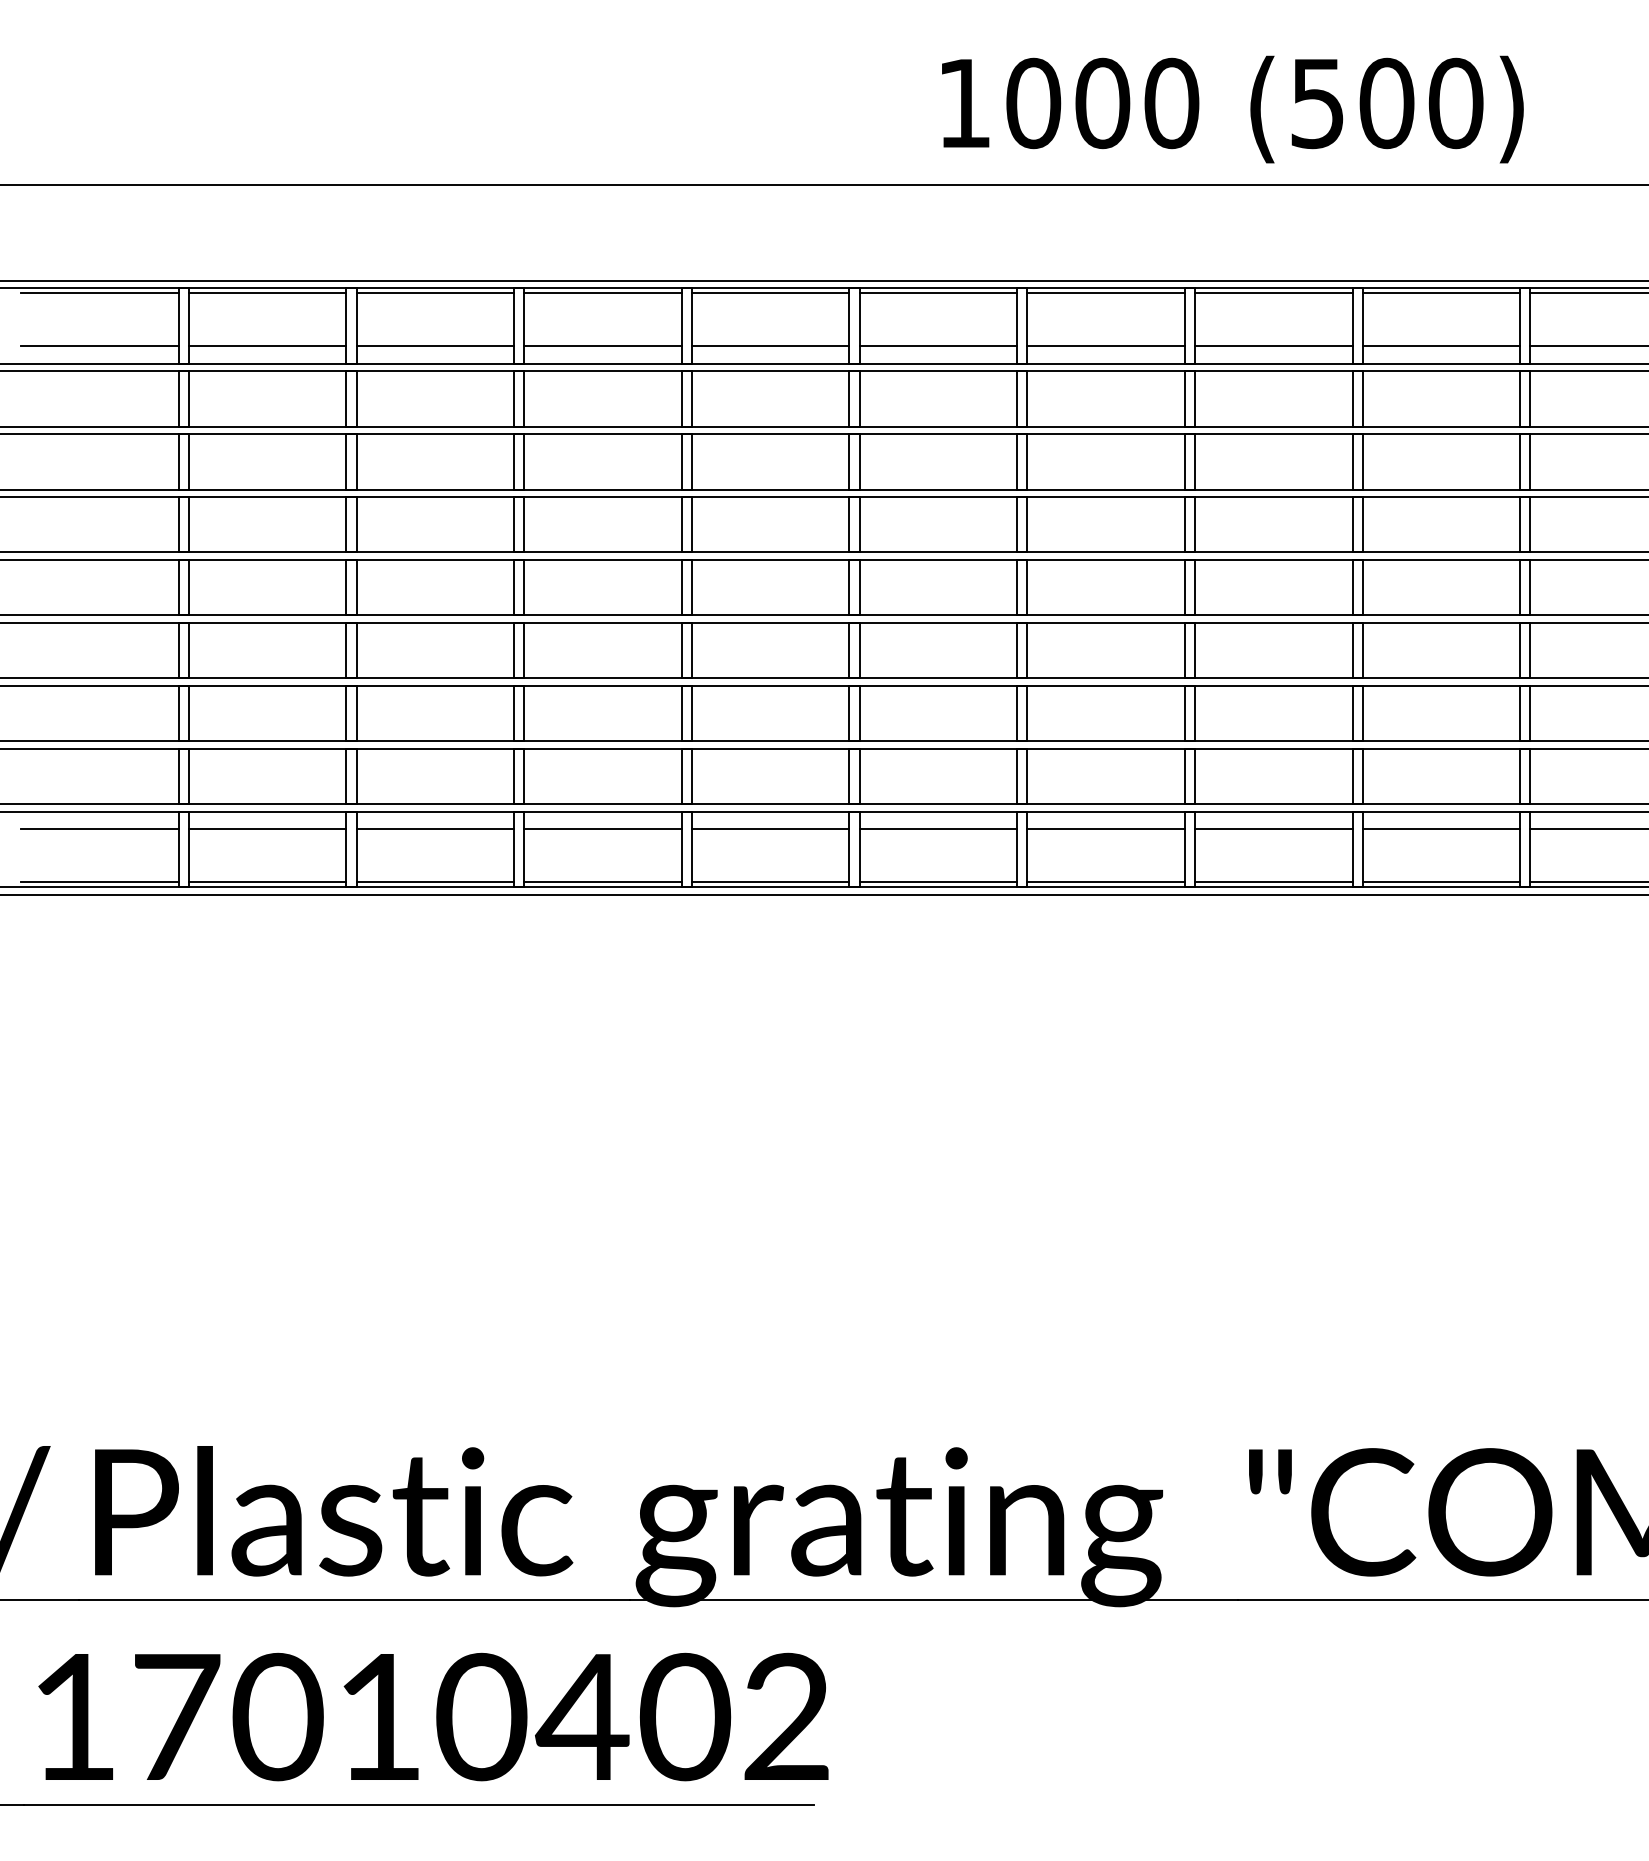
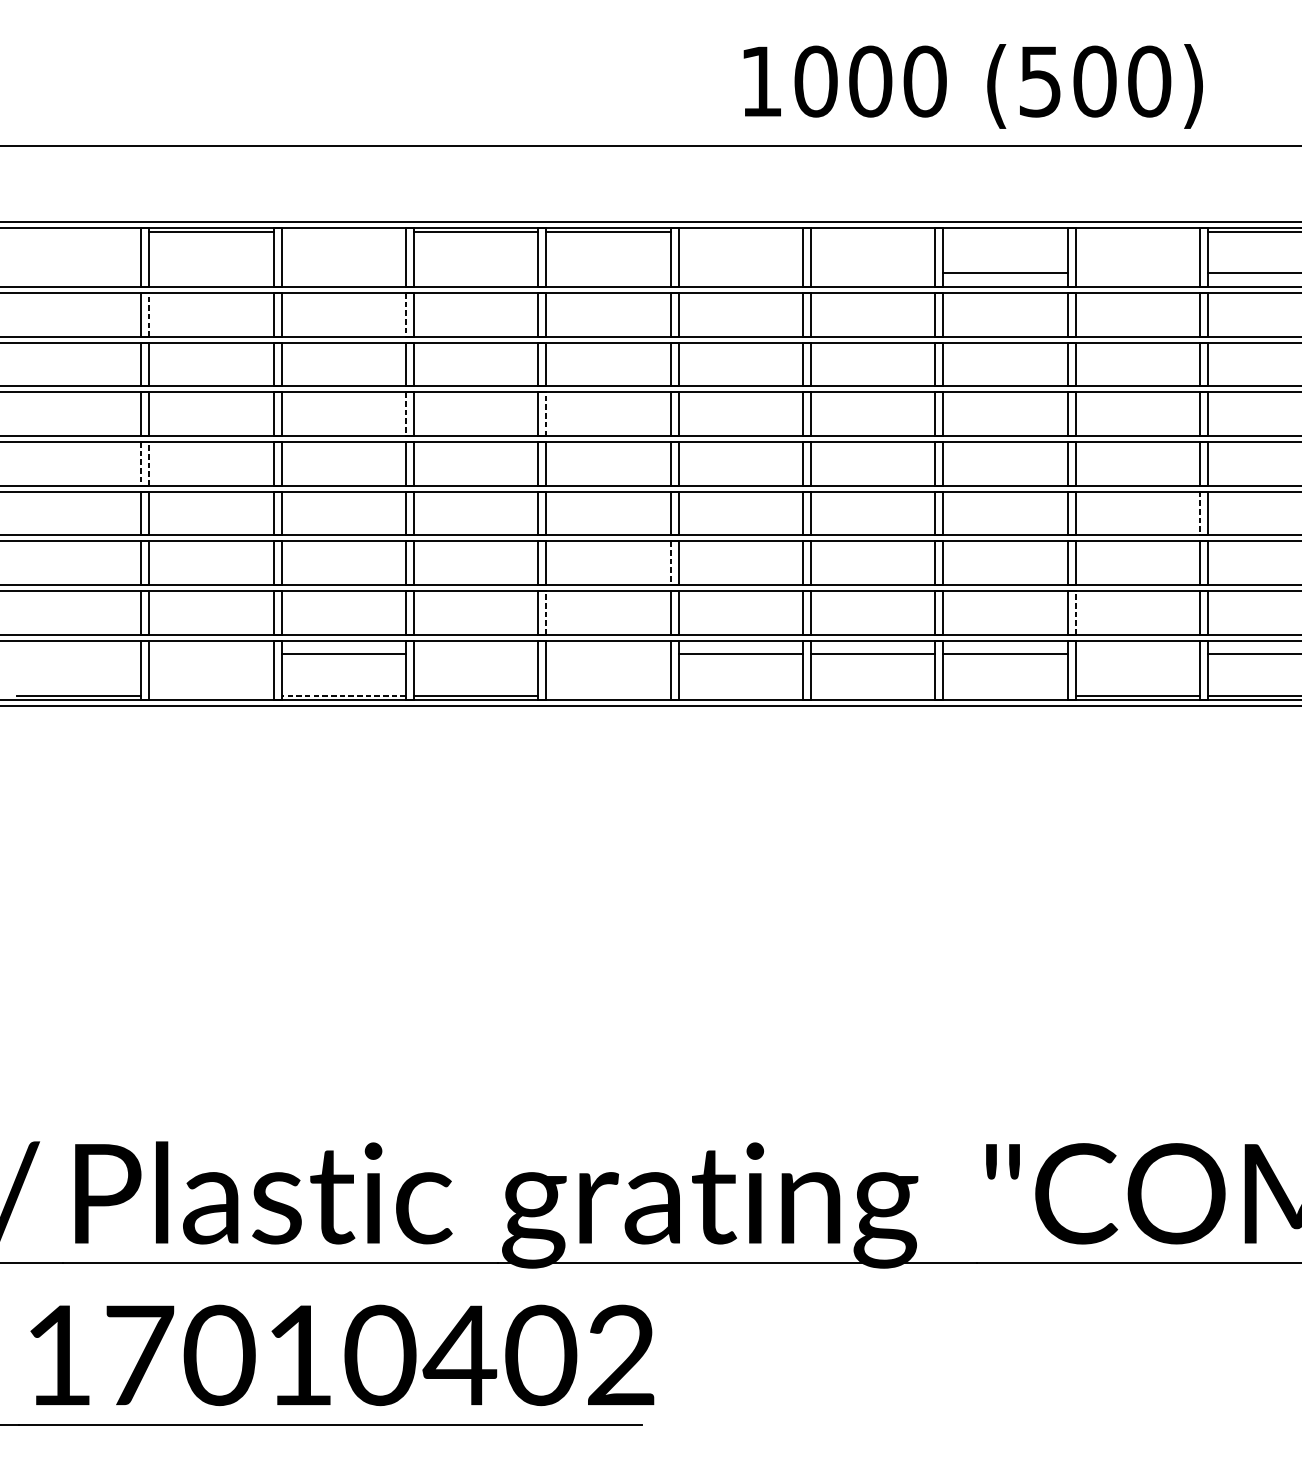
line: (99, 293) -> (78, 231), removed
line: (435, 293) -> (343, 231), removed
line: (938, 293) -> (740, 231), removed
line: (1105, 293) -> (872, 231), removed
line: (1273, 293) -> (1005, 231), removed
line: (1441, 293) -> (1138, 231), removed
line: (99, 346) -> (78, 273), removed
line: (267, 346) -> (211, 273), removed
line: (435, 346) -> (343, 273), removed
line: (602, 346) -> (475, 273), removed
line: (770, 346) -> (608, 273), removed
line: (938, 346) -> (740, 273), removed
line: (1105, 346) -> (872, 273), removed
line: (1441, 346) -> (1138, 273), removed
line: (188, 399) -> (148, 315), solid -> dashed
line: (514, 399) -> (406, 315), solid -> dashed
line: (514, 524) -> (406, 414), solid -> dashed
line: (691, 524) -> (546, 414), solid -> dashed
line: (178, 587) -> (141, 463), solid -> dashed
line: (188, 587) -> (148, 463), solid -> dashed
line: (1520, 650) -> (1200, 513), solid -> dashed
line: (849, 713) -> (670, 563), solid -> dashed
line: (691, 776) -> (546, 612), solid -> dashed
line: (1362, 776) -> (1075, 612), solid -> dashed
line: (99, 829) -> (78, 654), removed
line: (267, 829) -> (211, 654), removed
line: (602, 829) -> (475, 654), removed
line: (770, 829) -> (608, 654), removed
line: (1441, 829) -> (1138, 654), removed
line: (267, 881) -> (211, 695), removed
line: (435, 881) -> (343, 695), solid -> dashed
line: (770, 881) -> (608, 695), removed
line: (938, 881) -> (740, 695), removed
line: (1105, 881) -> (872, 695), removed
line: (1273, 881) -> (1005, 695), removed

